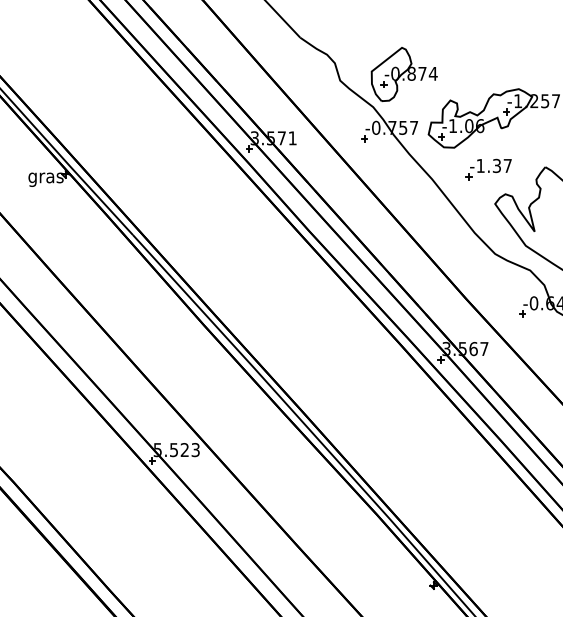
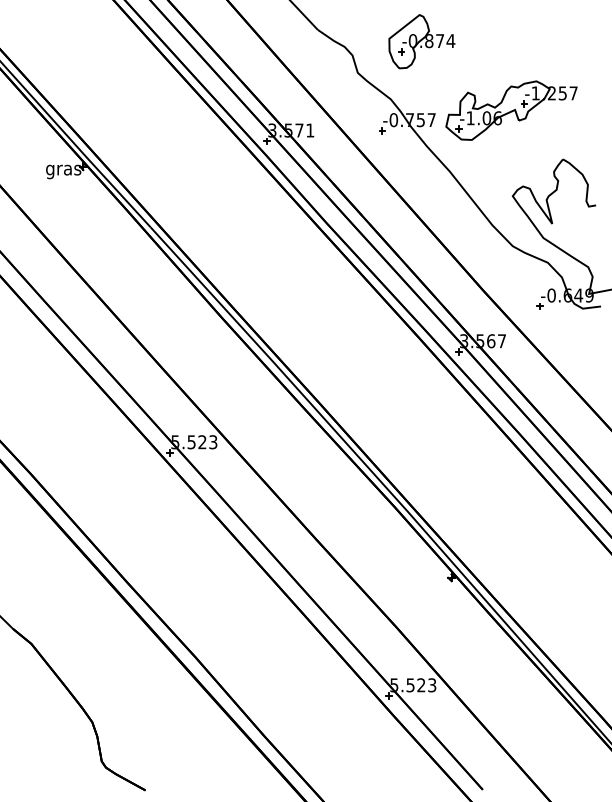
part: (403, 74) -> (421, 41), moved
part: (488, 169) -> (506, 161), removed

